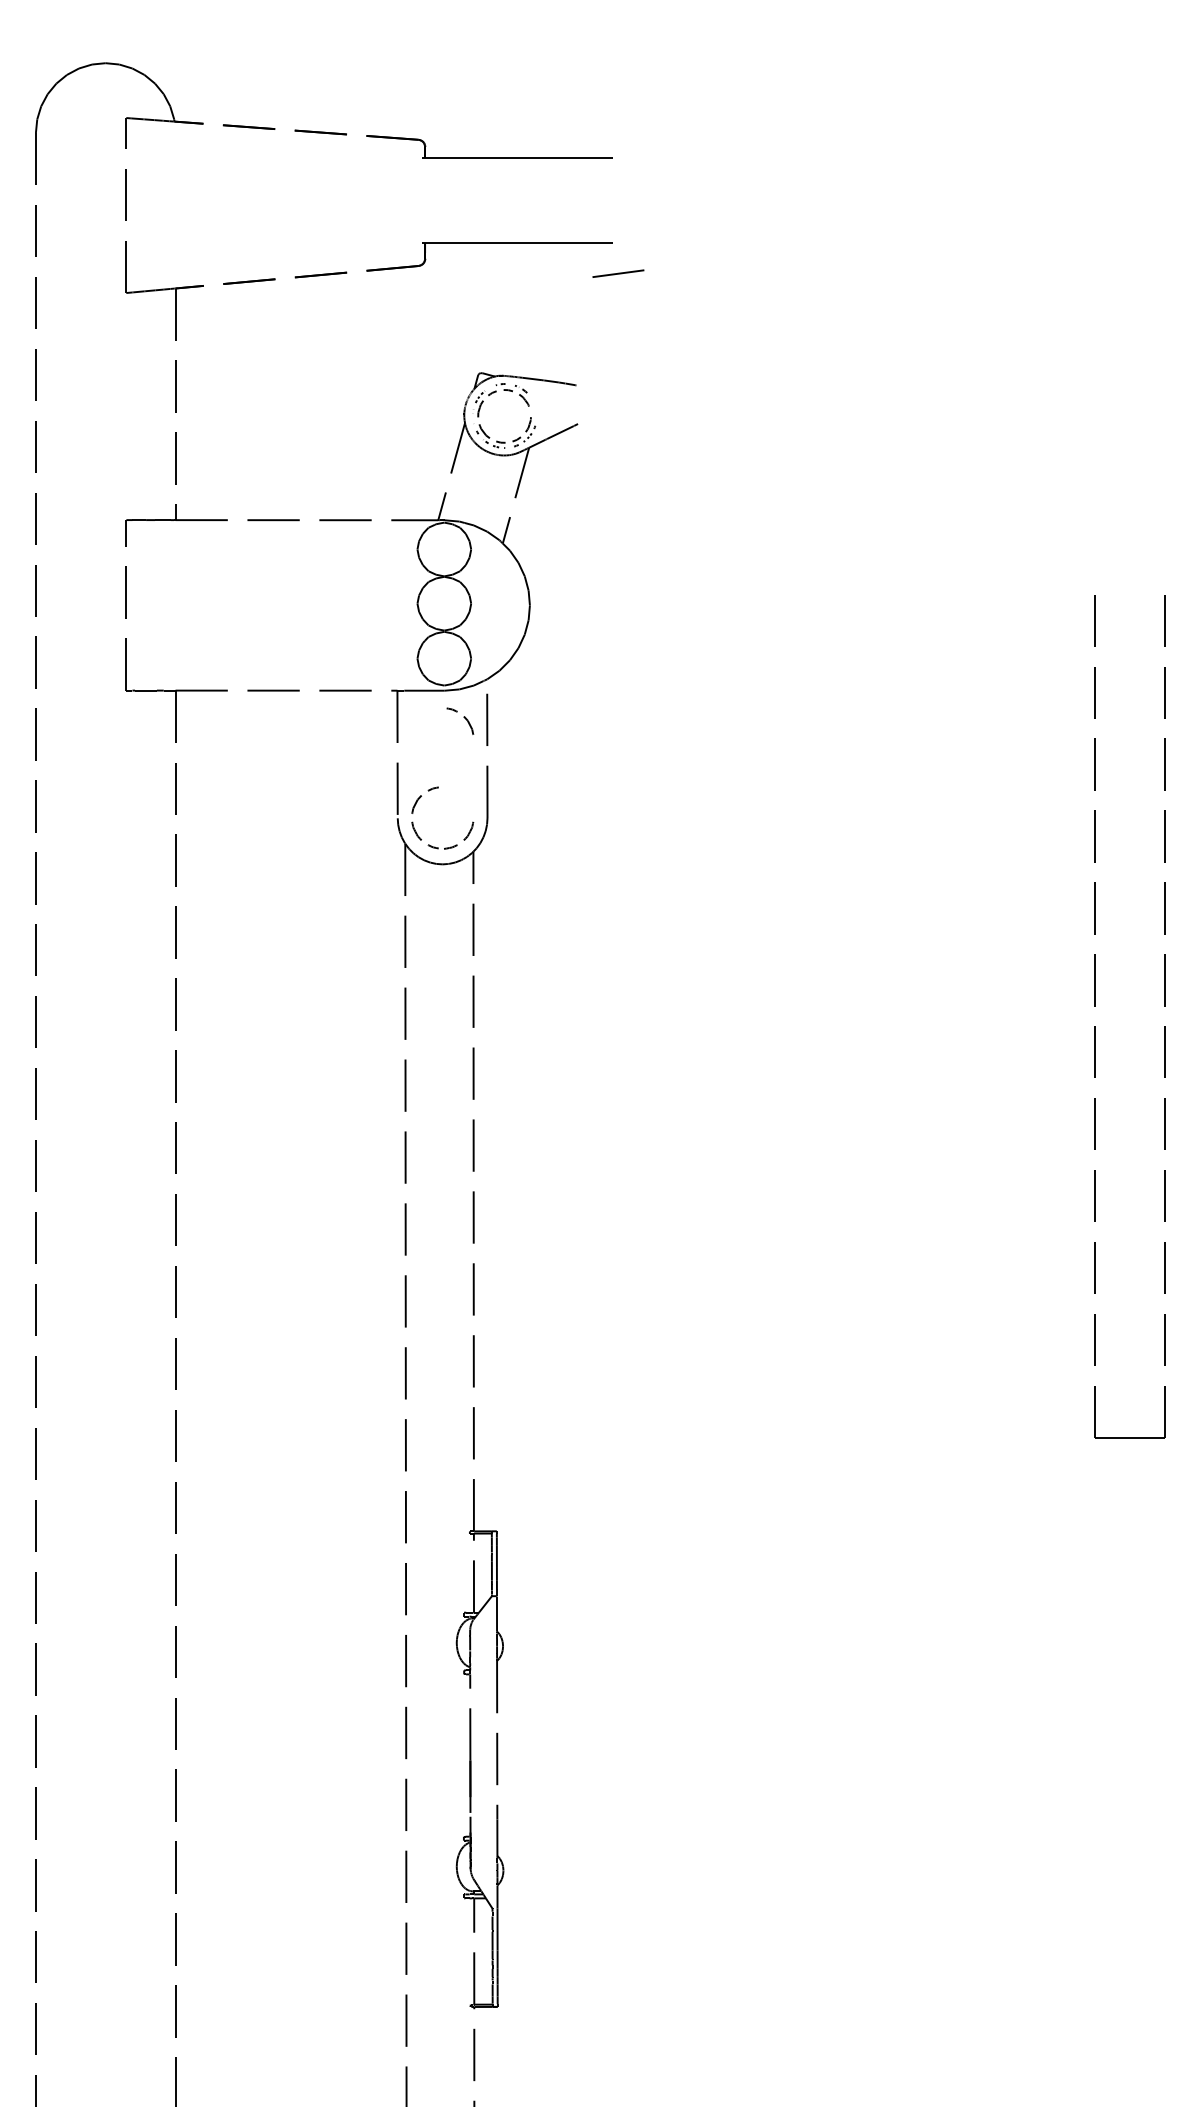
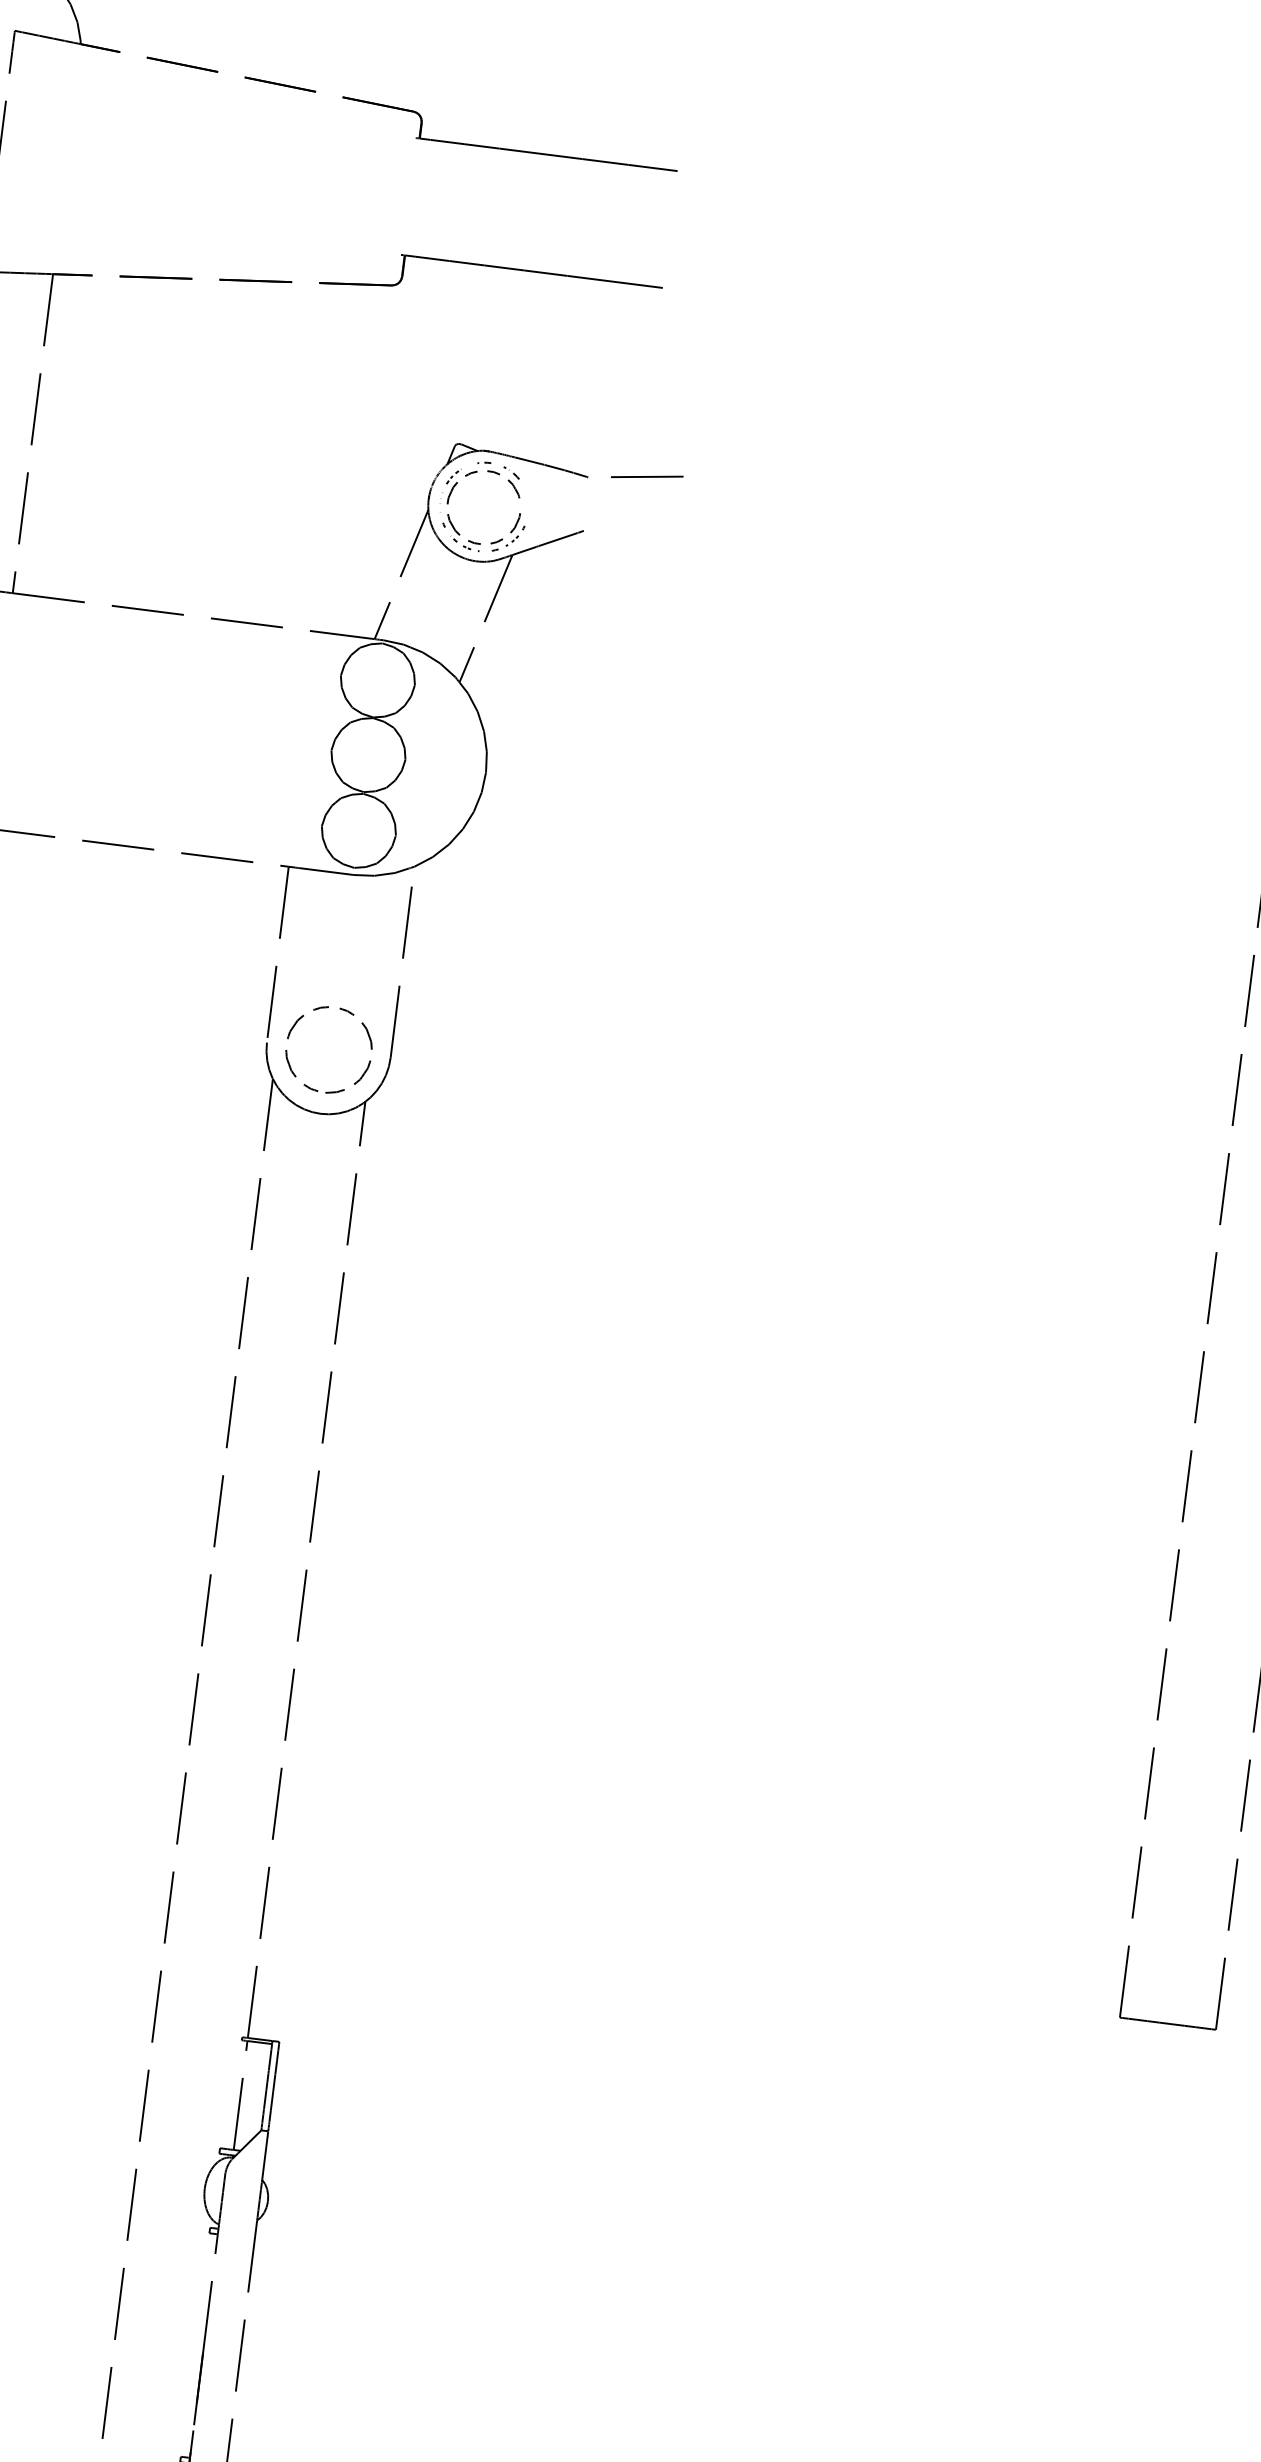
line: (618, 273) -> (647, 476), moved
part: (460, 720) -> (356, 1027), moved

